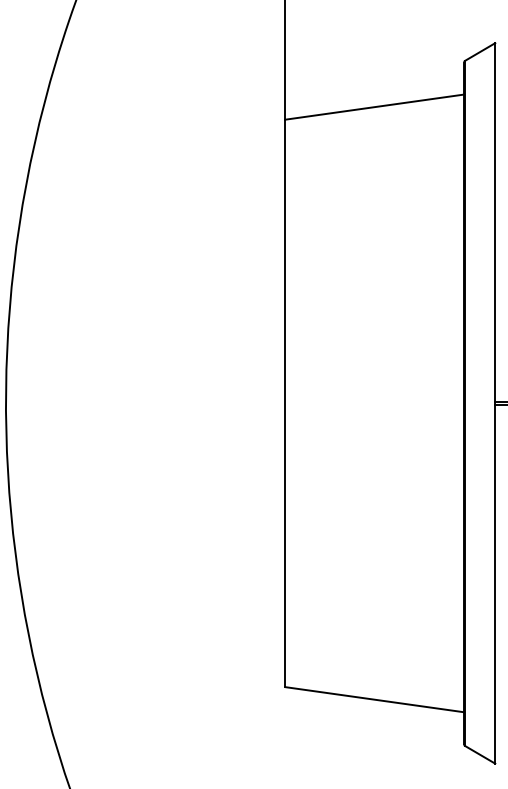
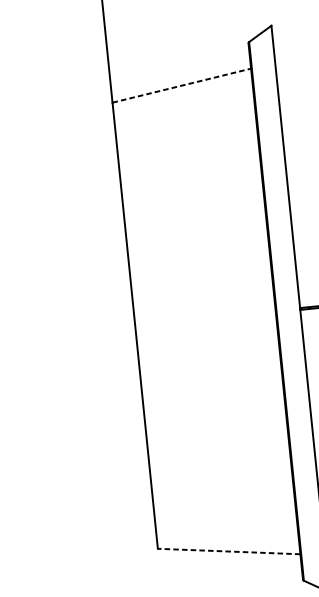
line: (375, 107) -> (182, 85), solid -> dashed
line: (374, 699) -> (228, 551), solid -> dashed

